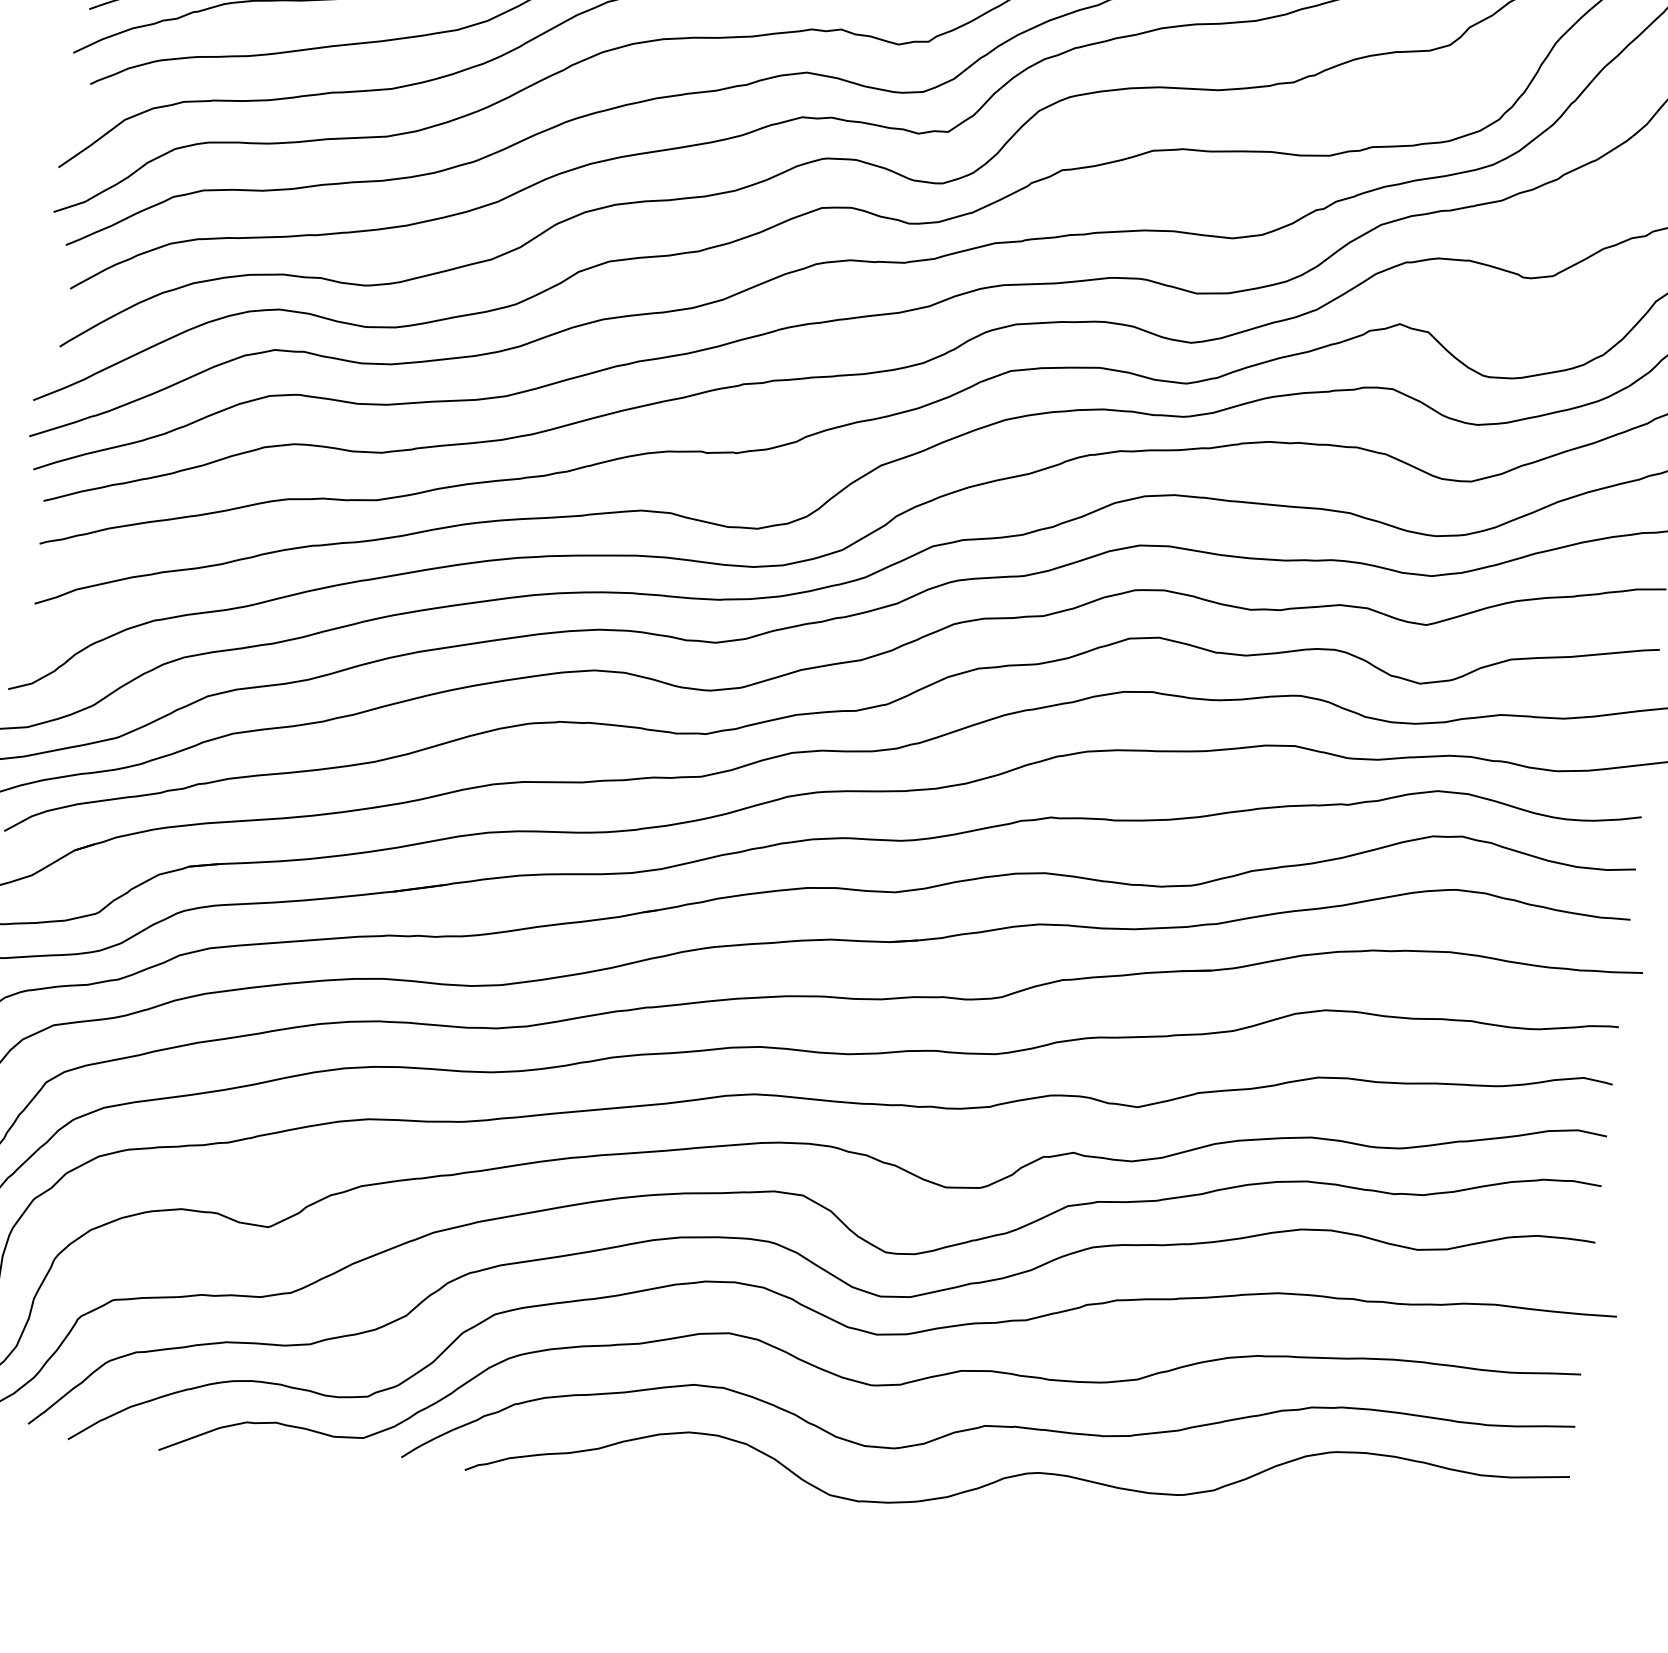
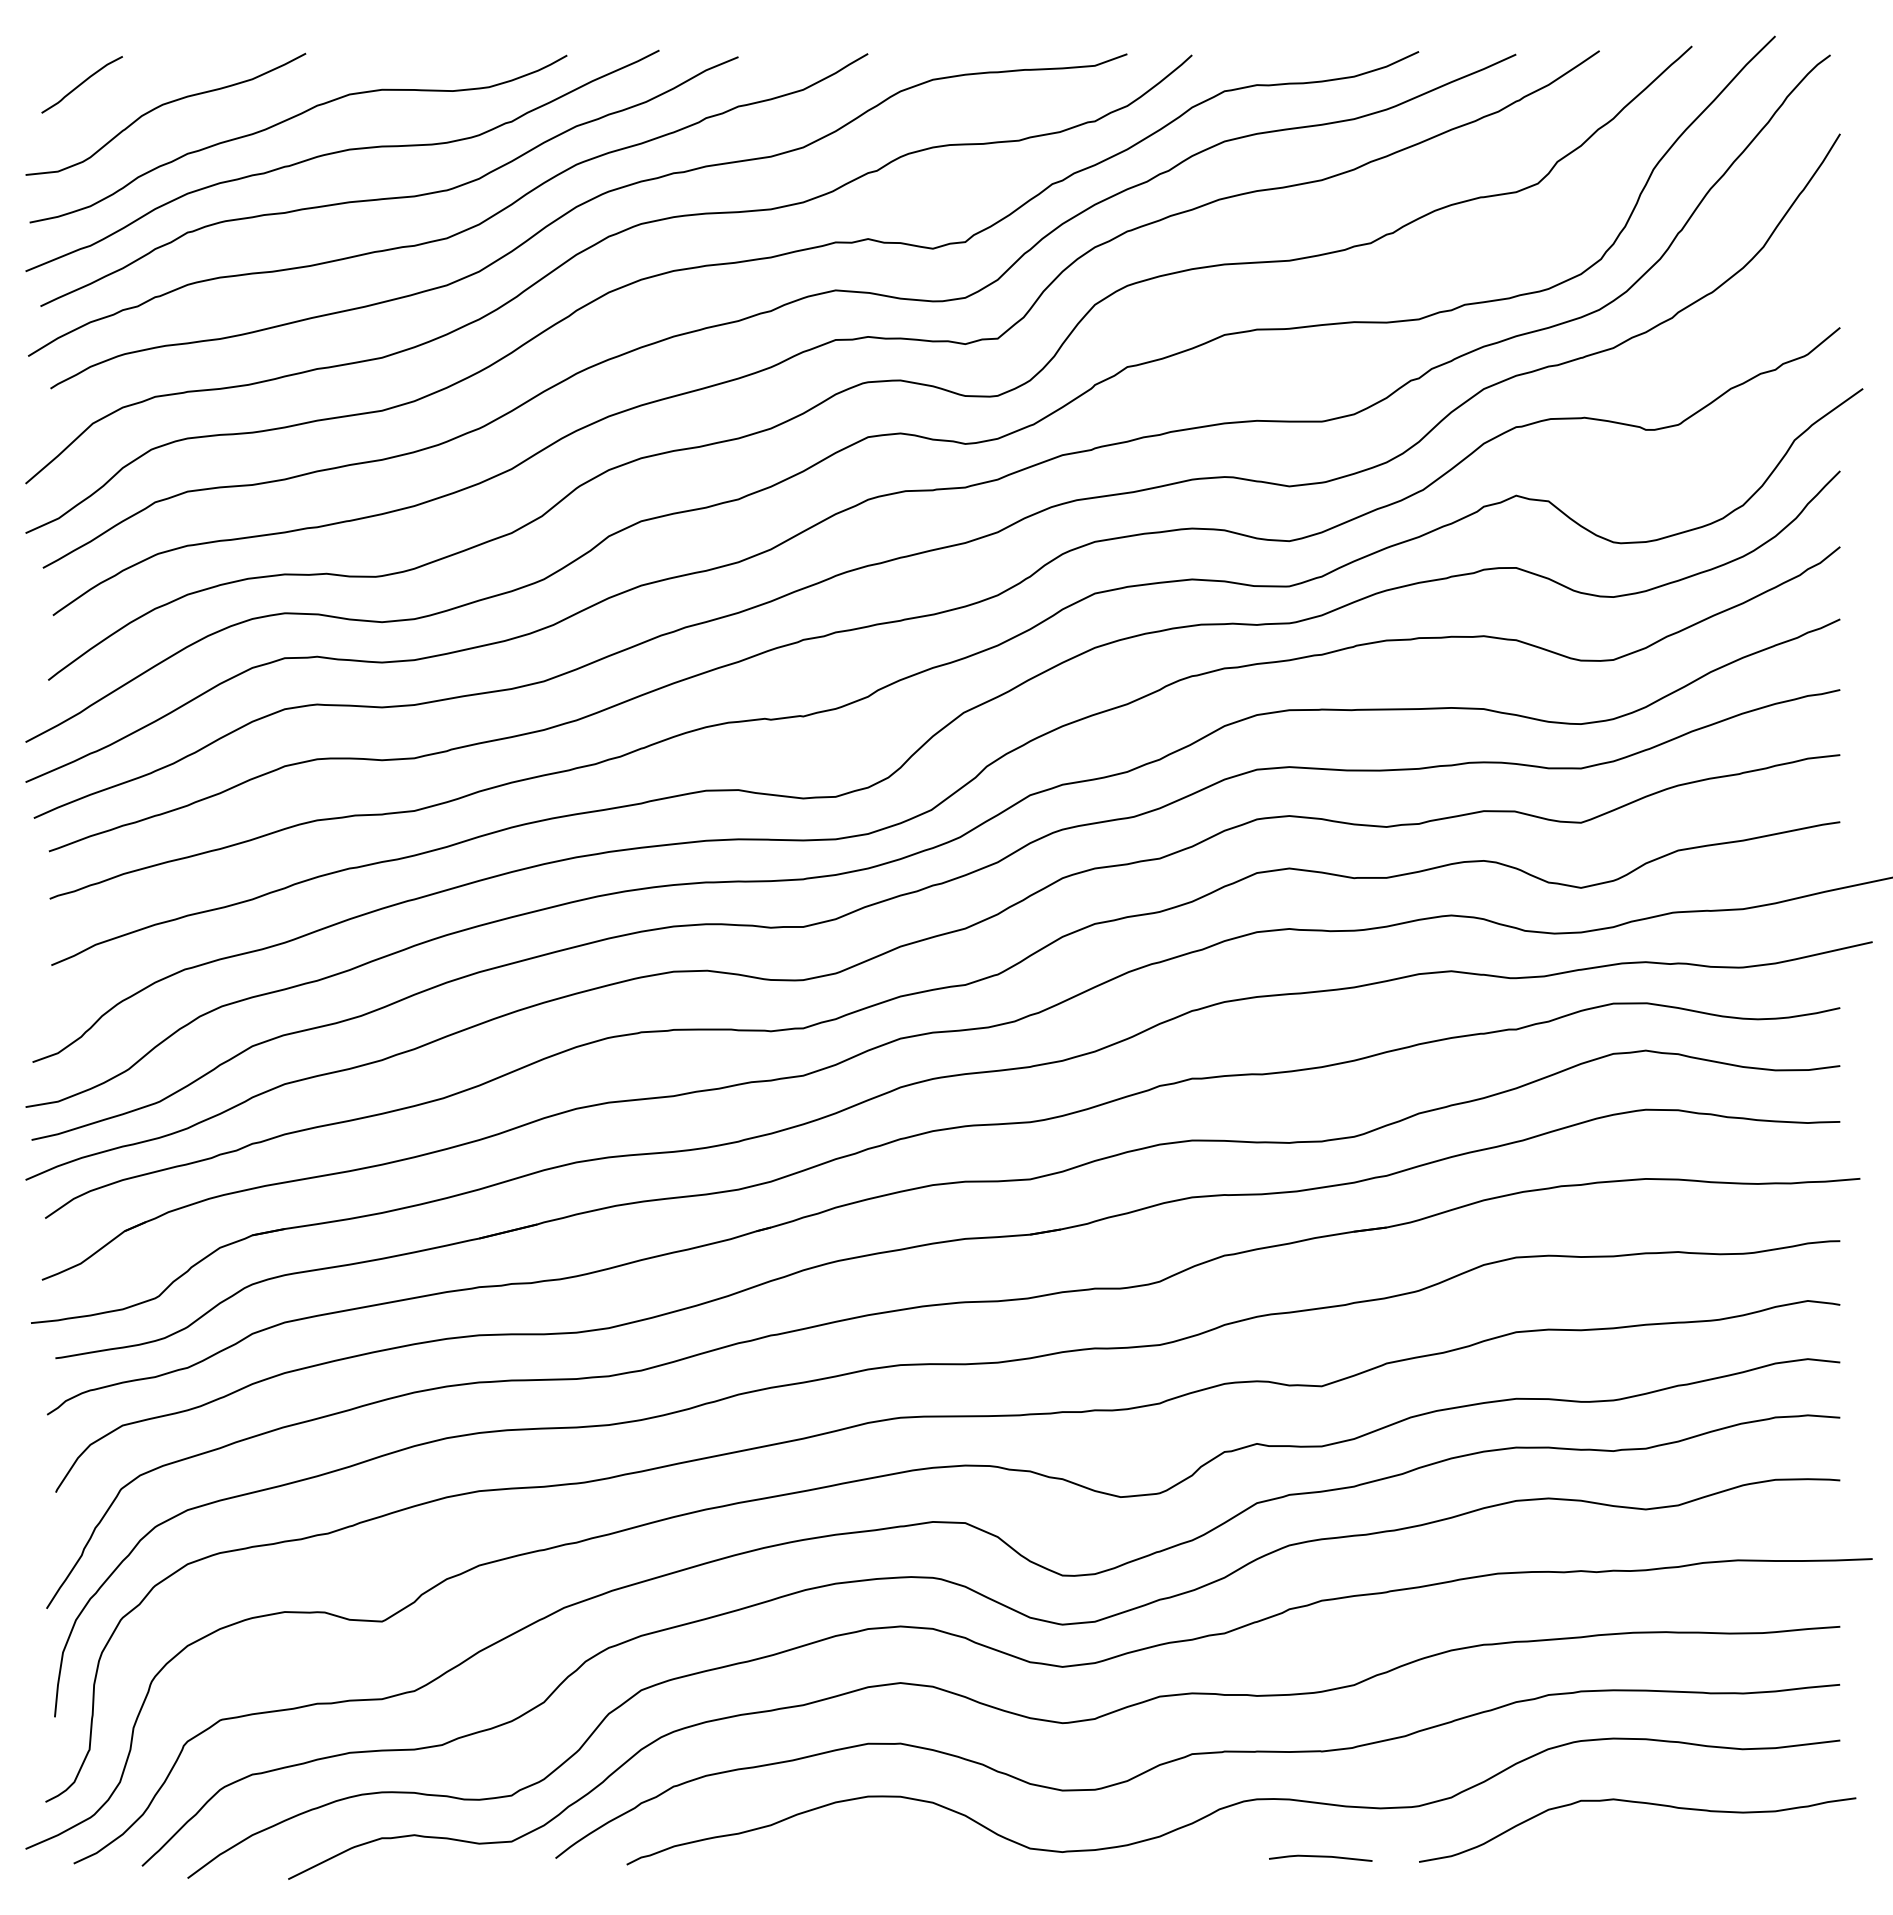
curve: (1381, 1513) -> (1637, 1803), added
line: (1090, 1531) -> (1320, 1857), added

